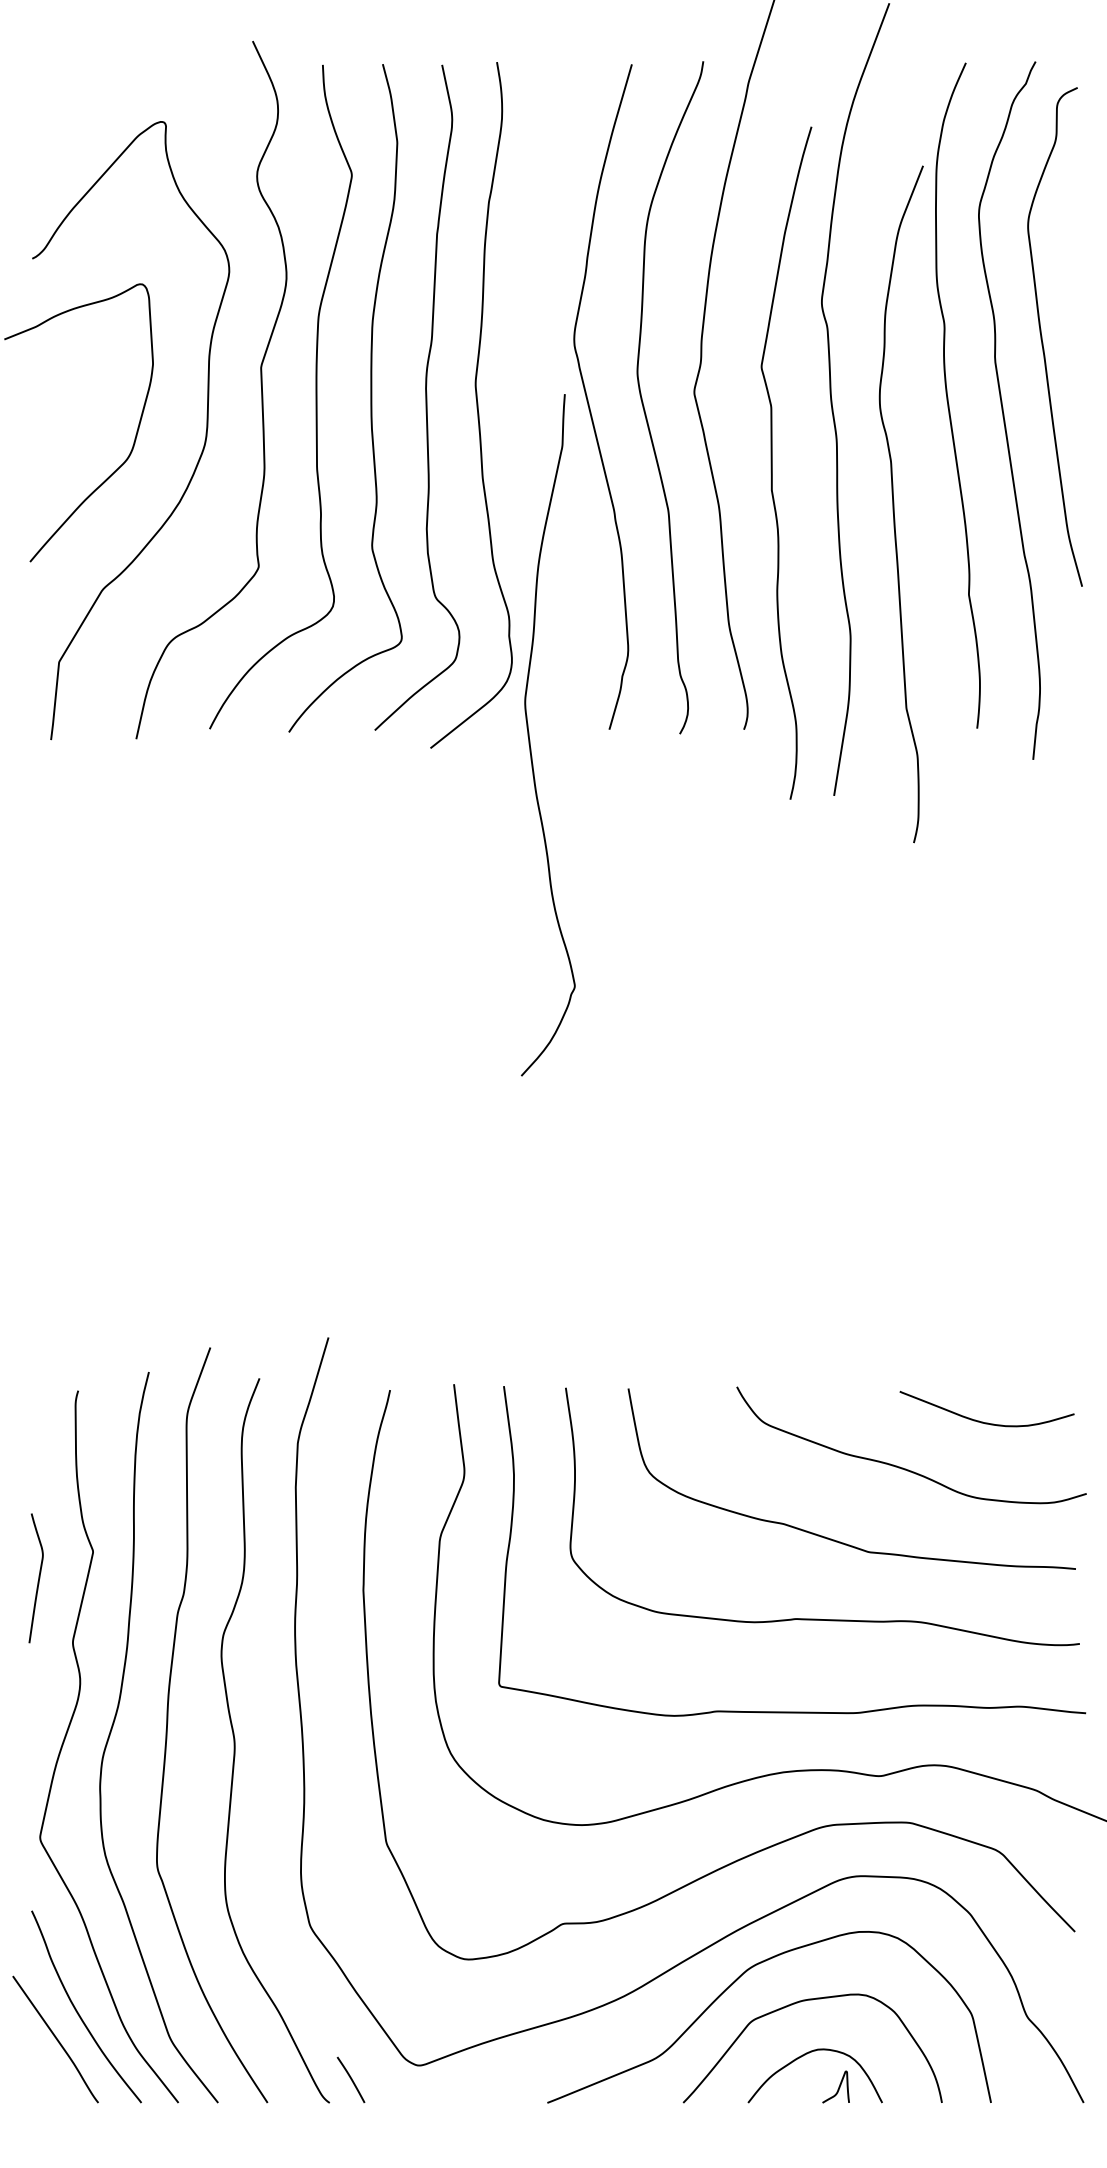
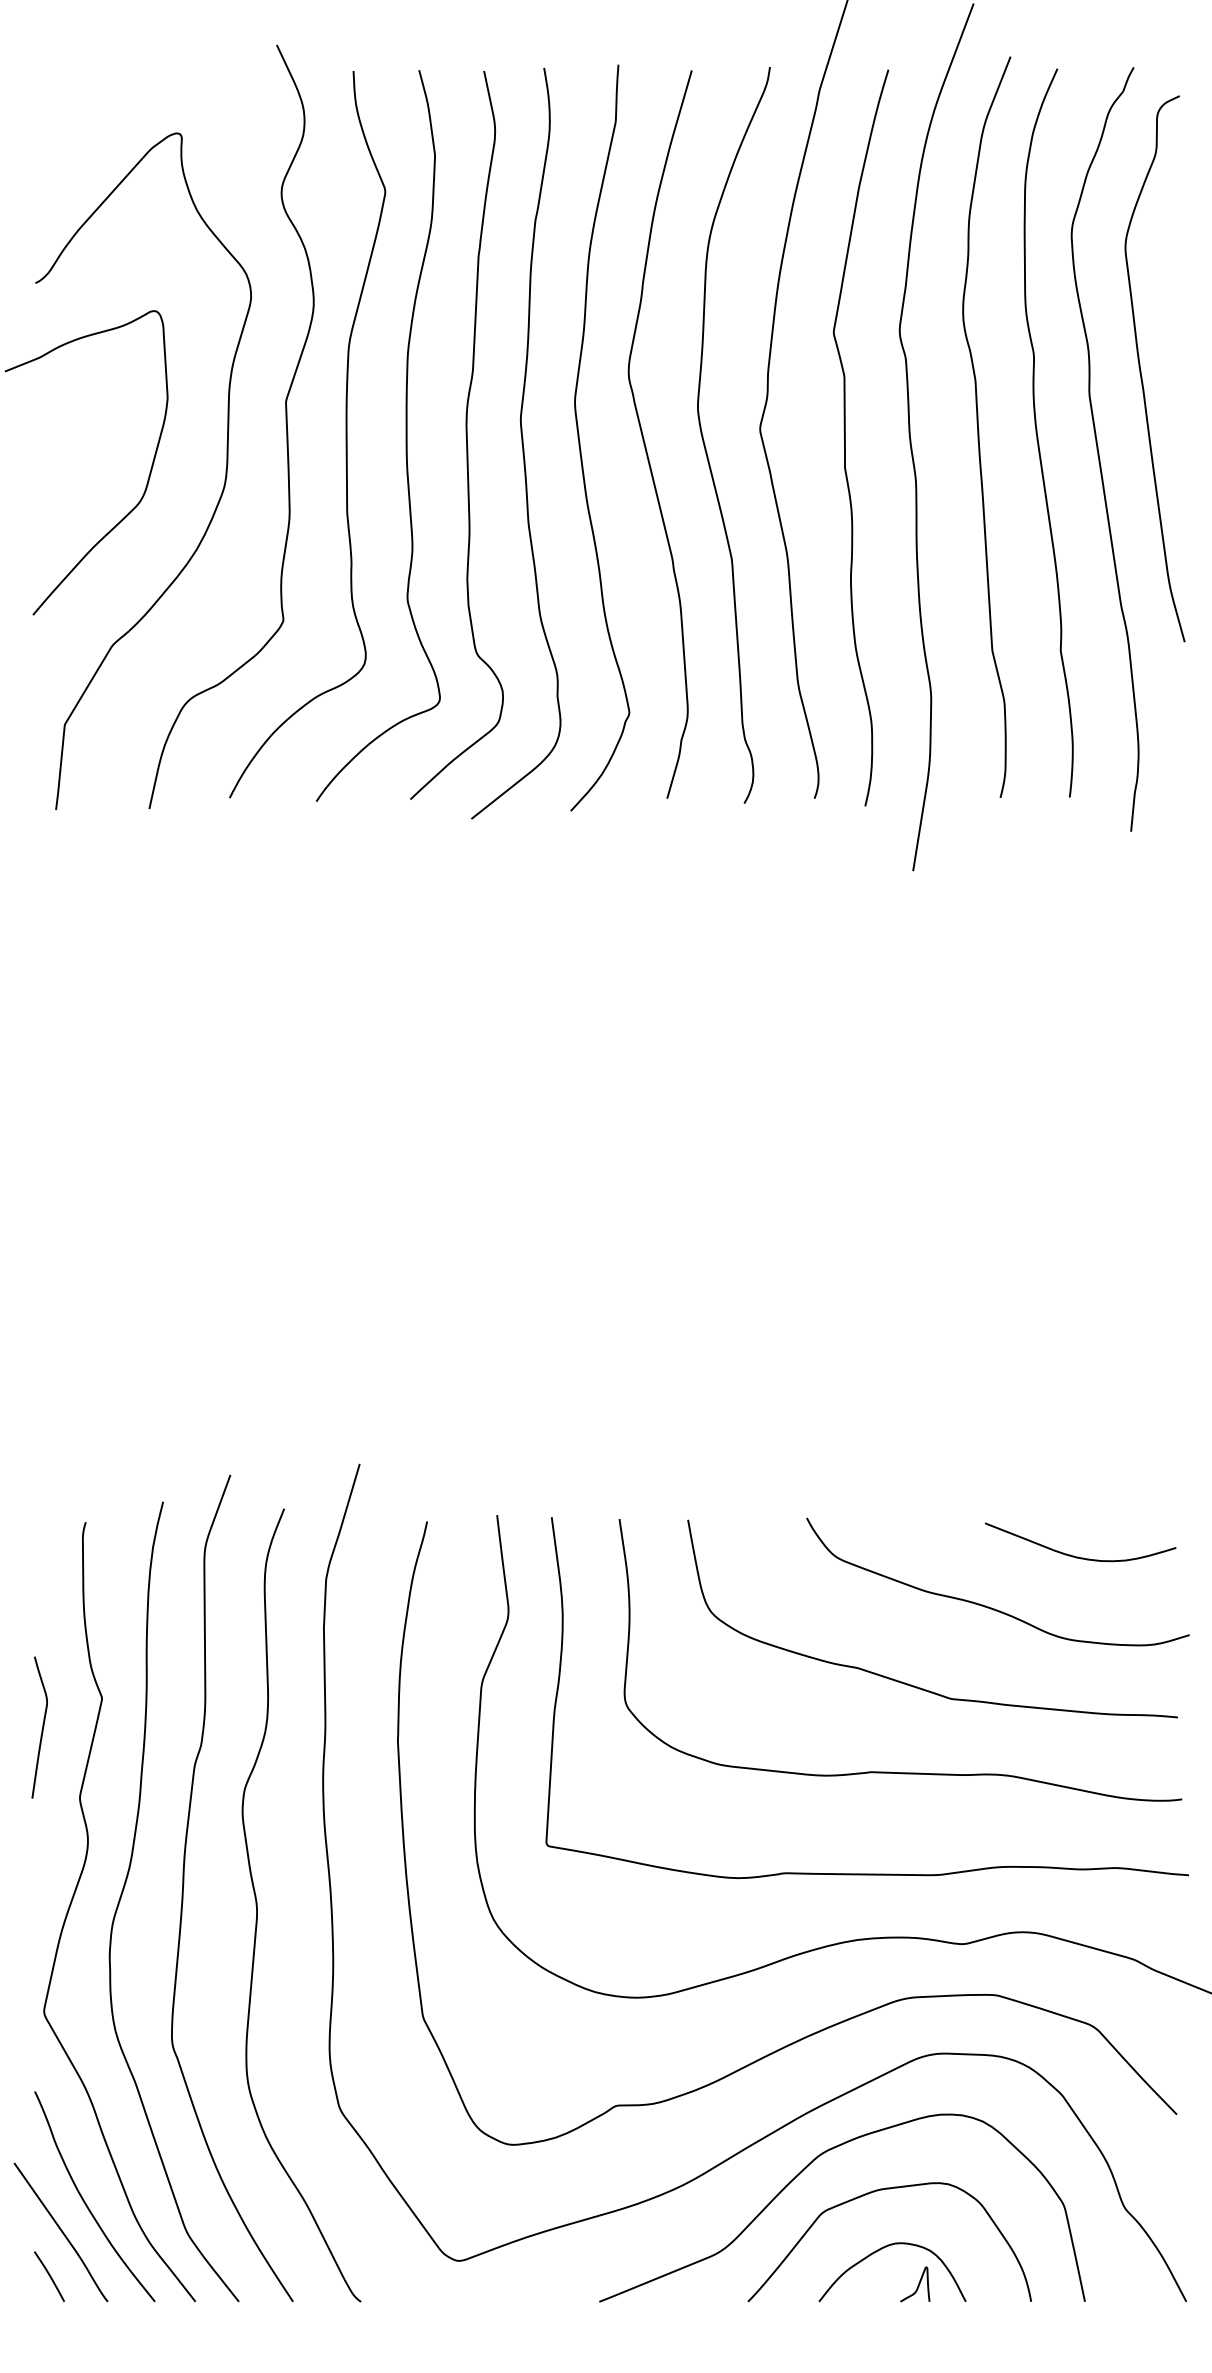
curve: (772, 462) -> (845, 437), moved
curve: (894, 504) -> (979, 427), moved
curve: (530, 740) -> (580, 443), moved
line: (350, 2079) -> (48, 2276), moved

